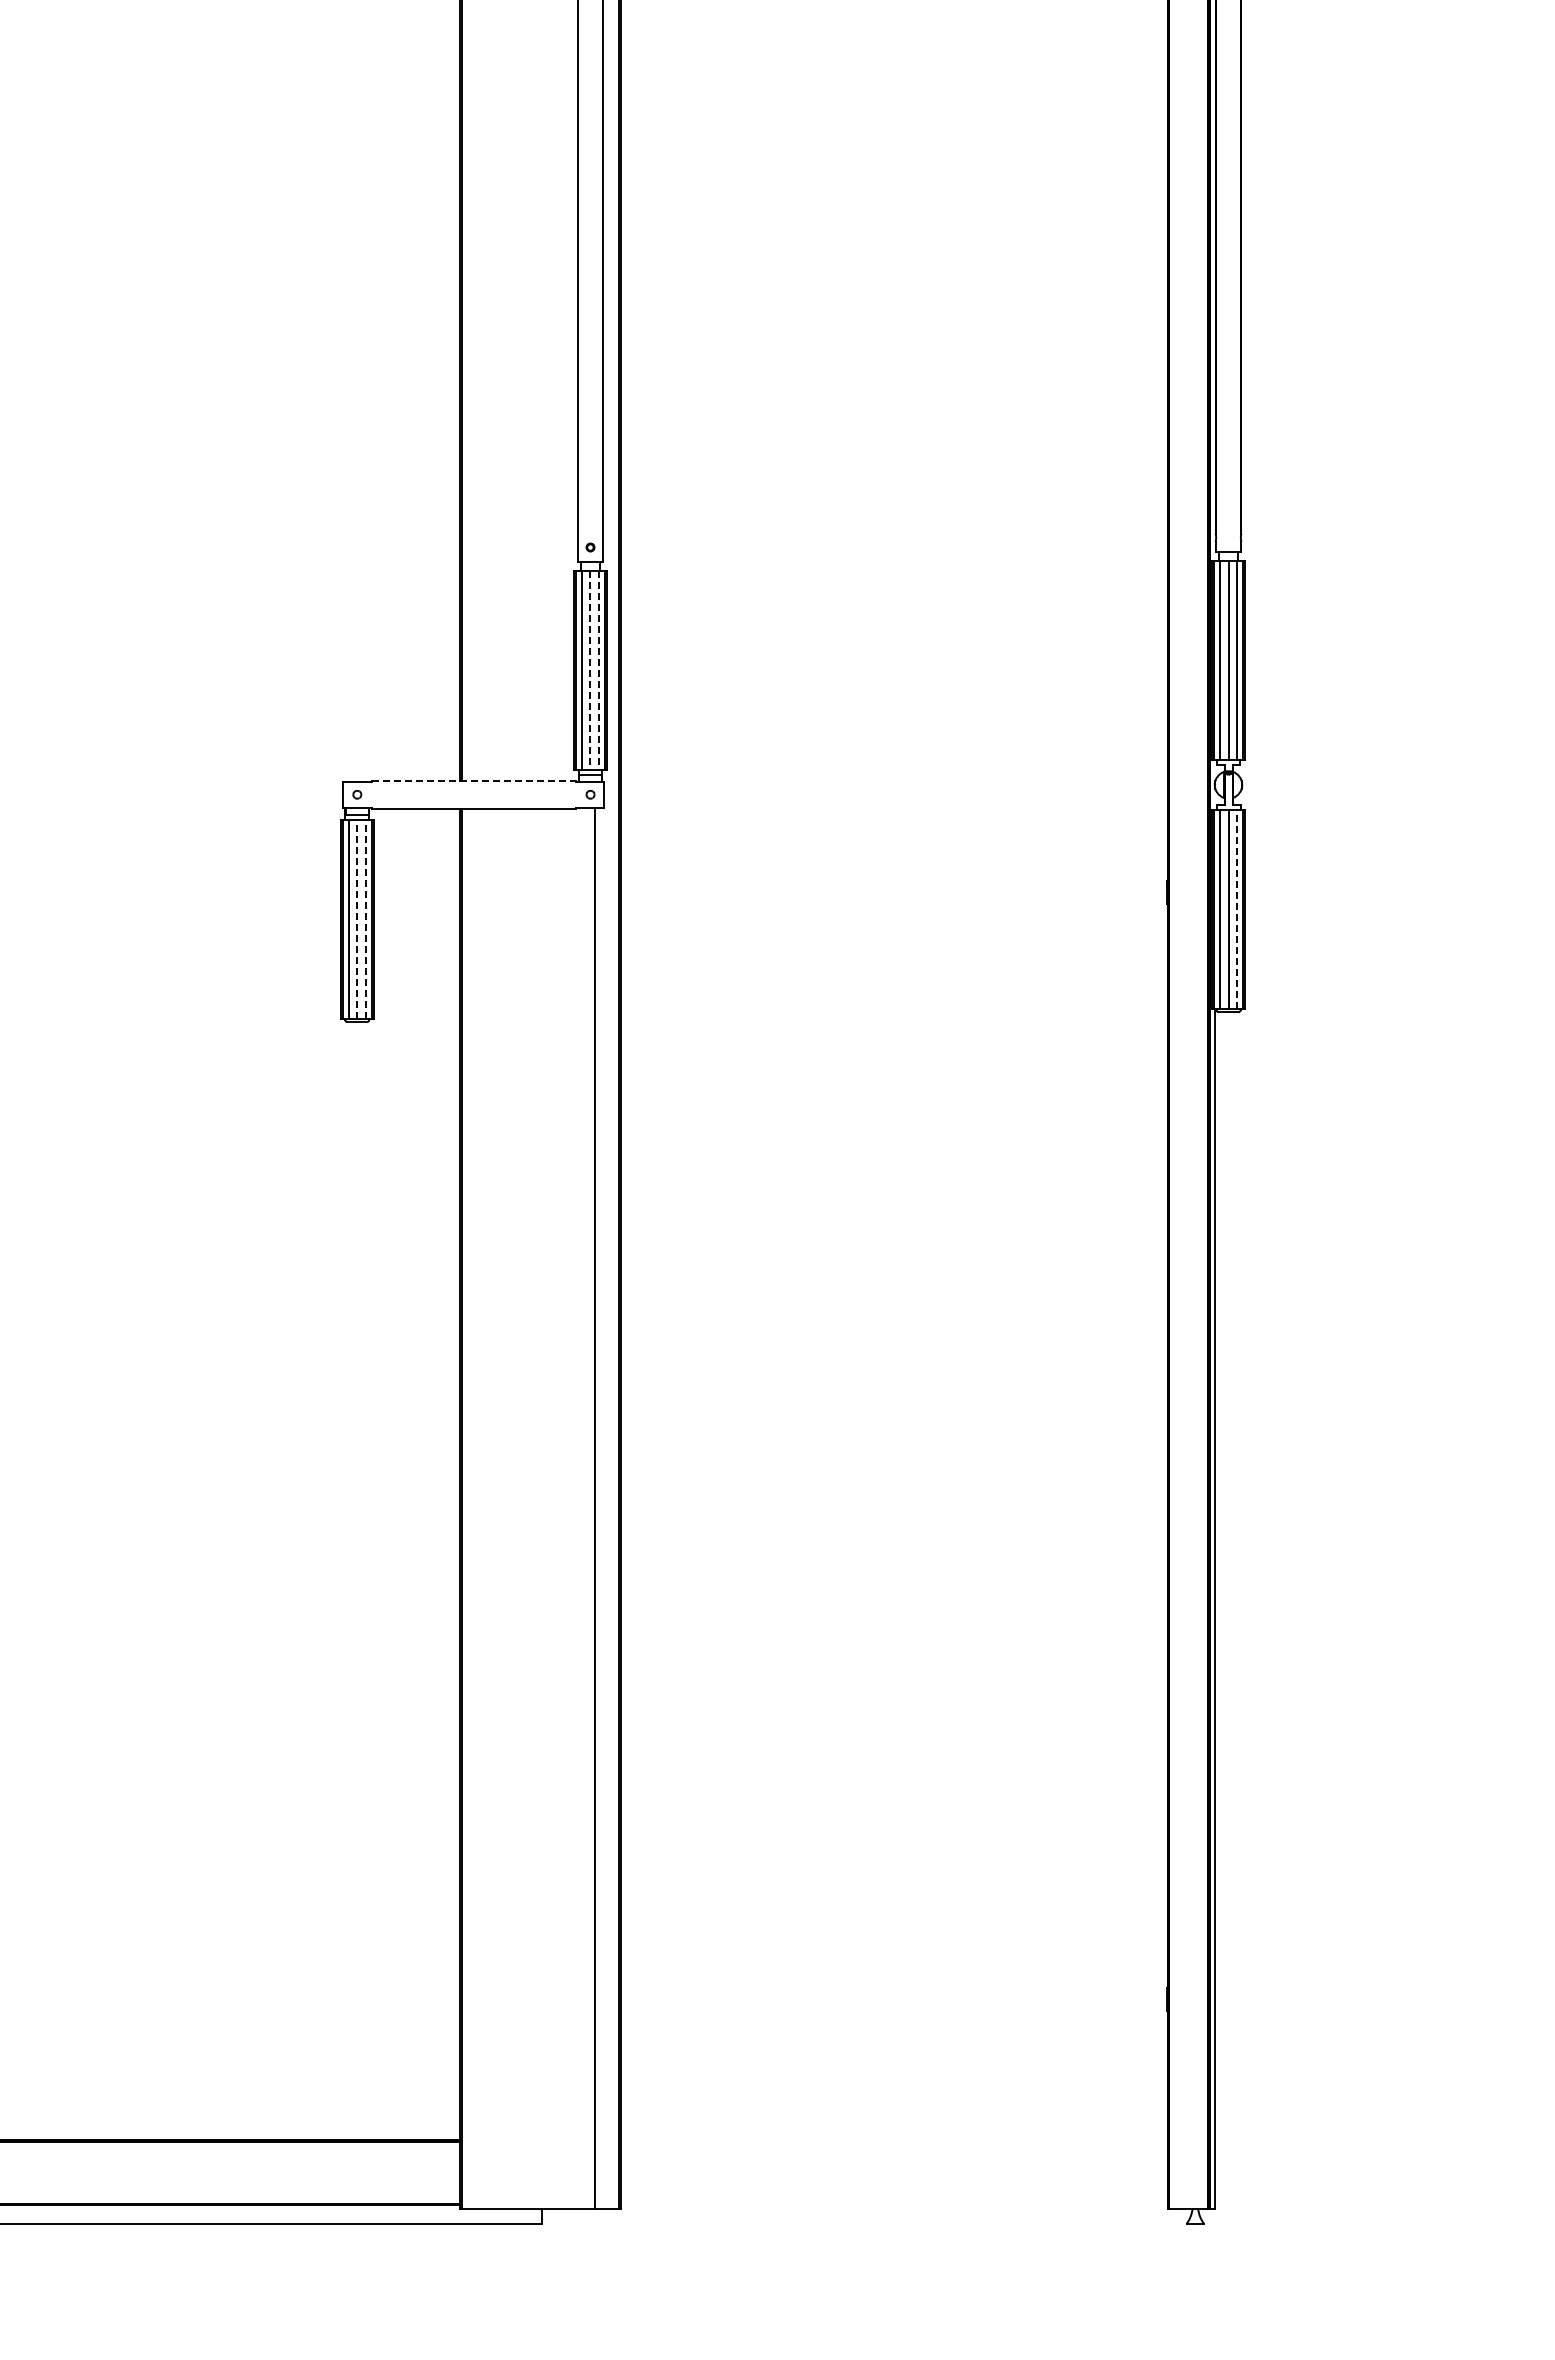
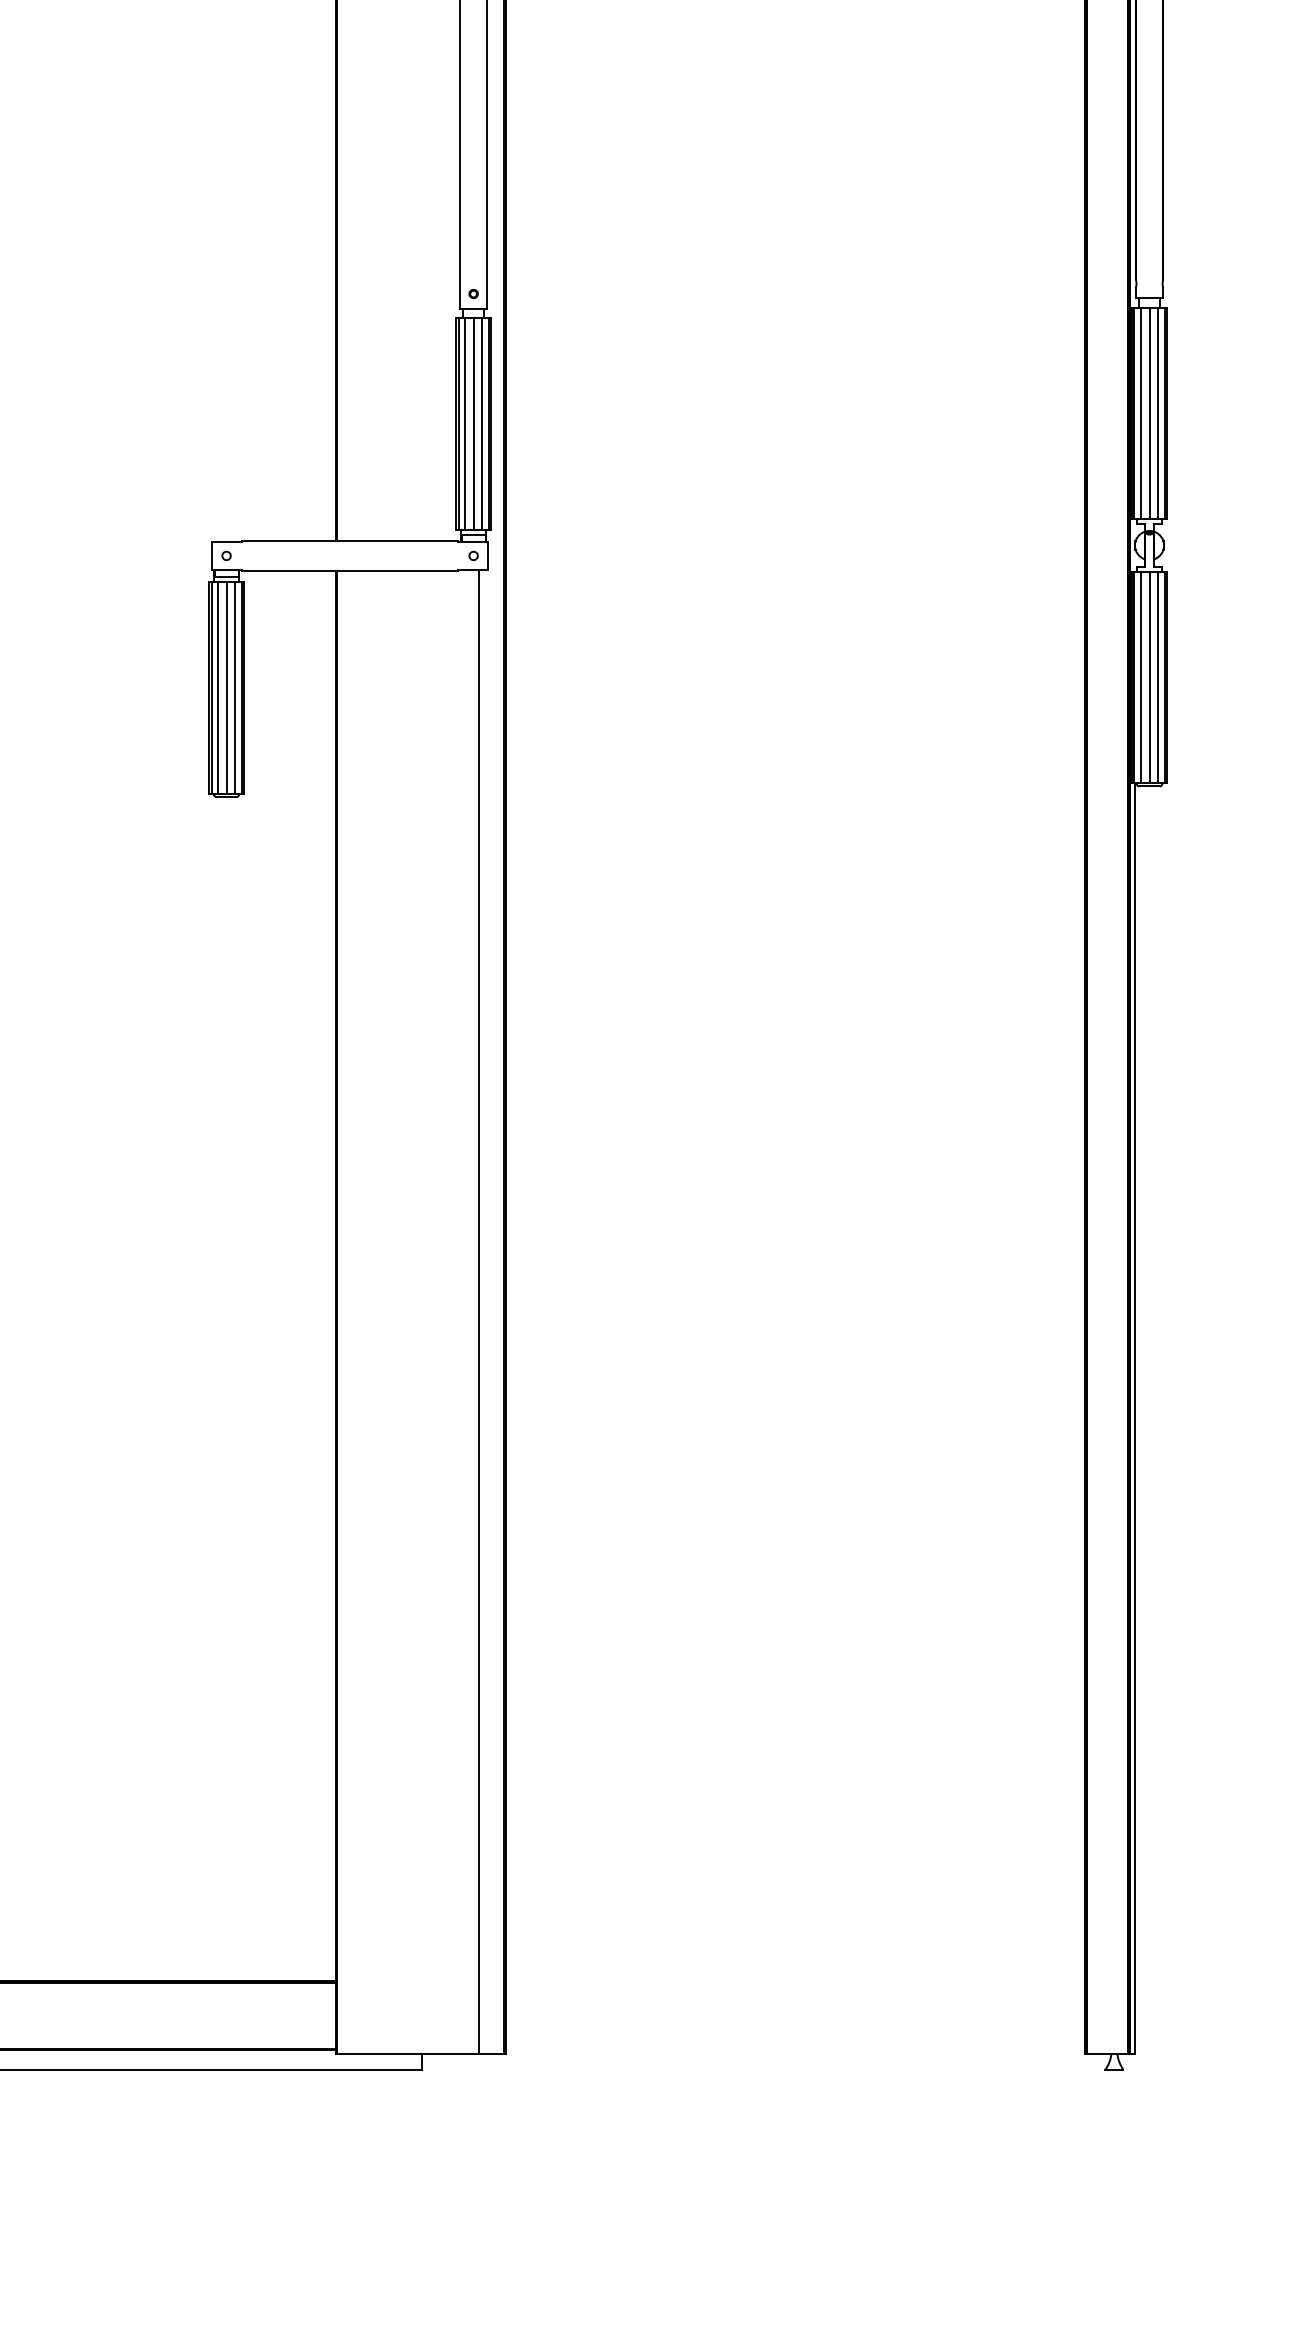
line: (590, 670) -> (473, 424), dashed -> solid
line: (598, 670) -> (482, 424), dashed -> solid
line: (474, 781) -> (350, 541), dashed -> solid
line: (1236, 909) -> (1157, 677), dashed -> solid
line: (357, 919) -> (226, 688), dashed -> solid
line: (365, 919) -> (235, 688), dashed -> solid

